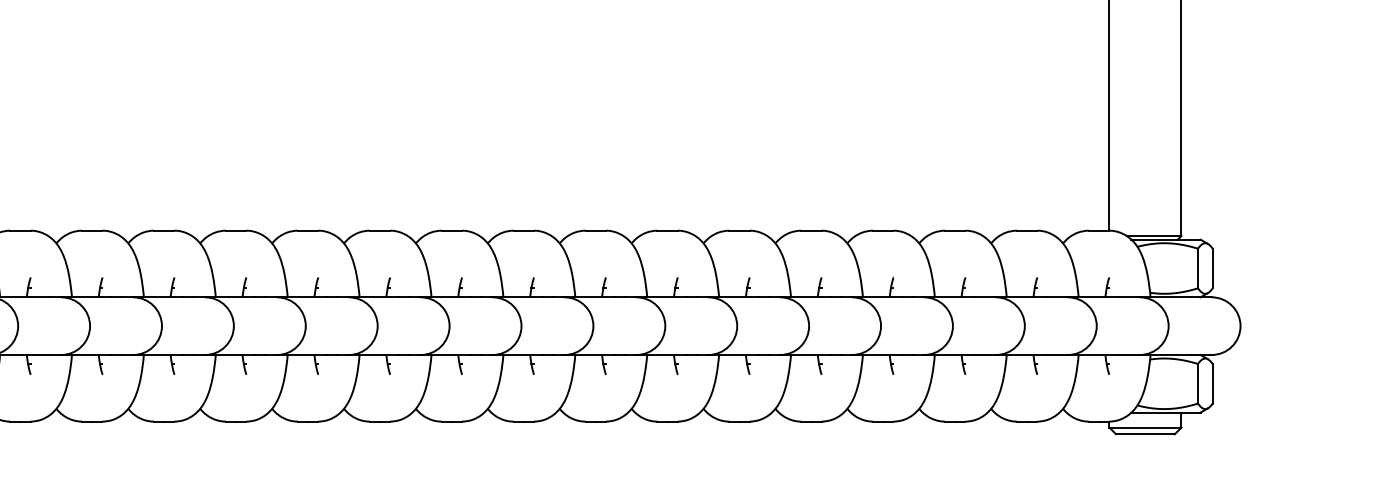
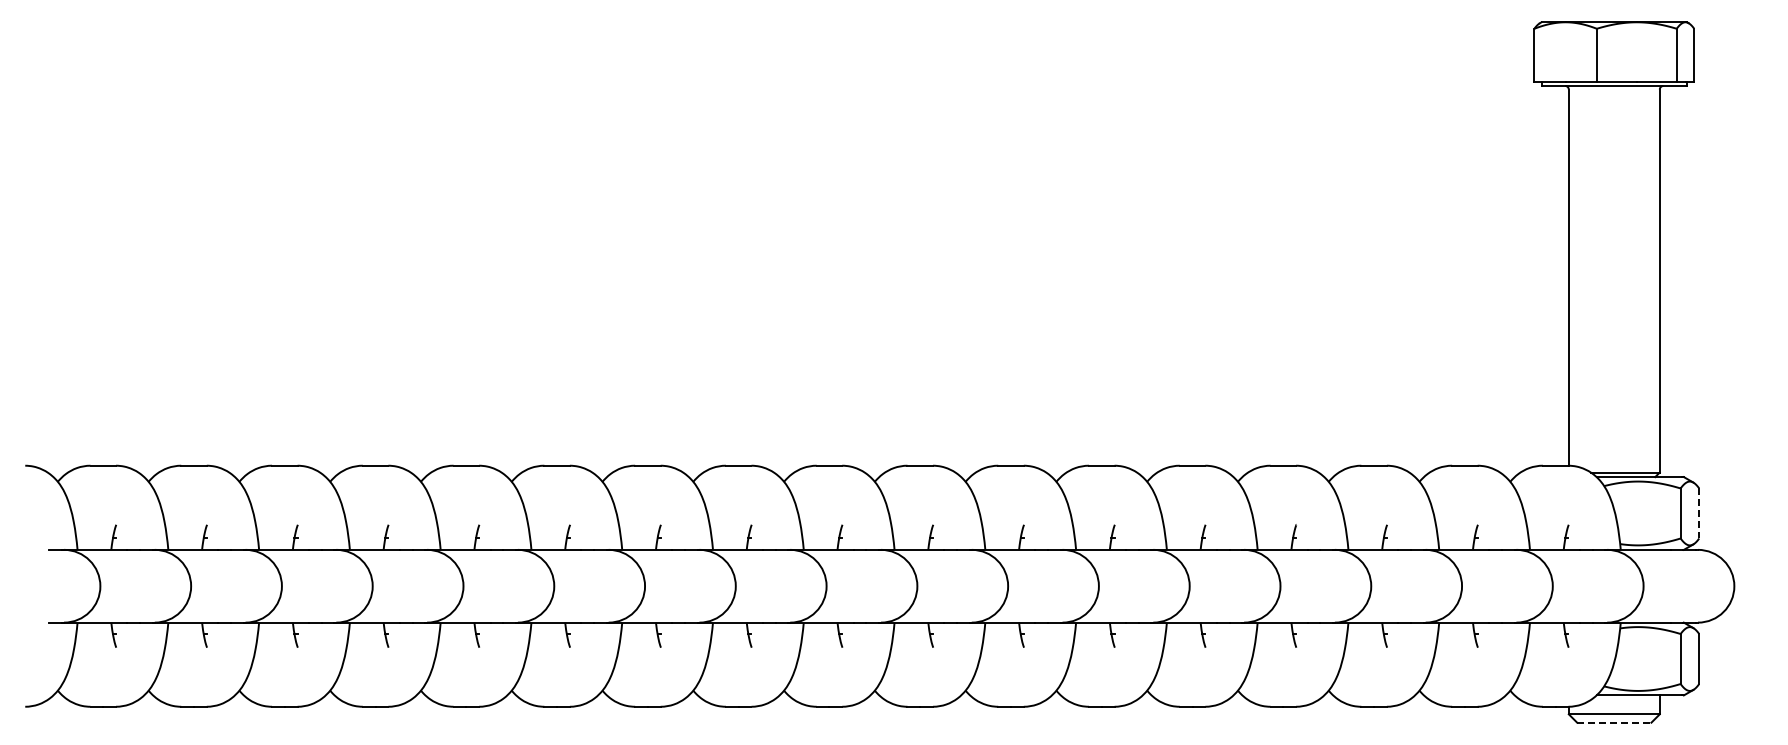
line: (1212, 268) -> (1699, 513), solid -> dashed
line: (1144, 434) -> (1613, 722), solid -> dashed

